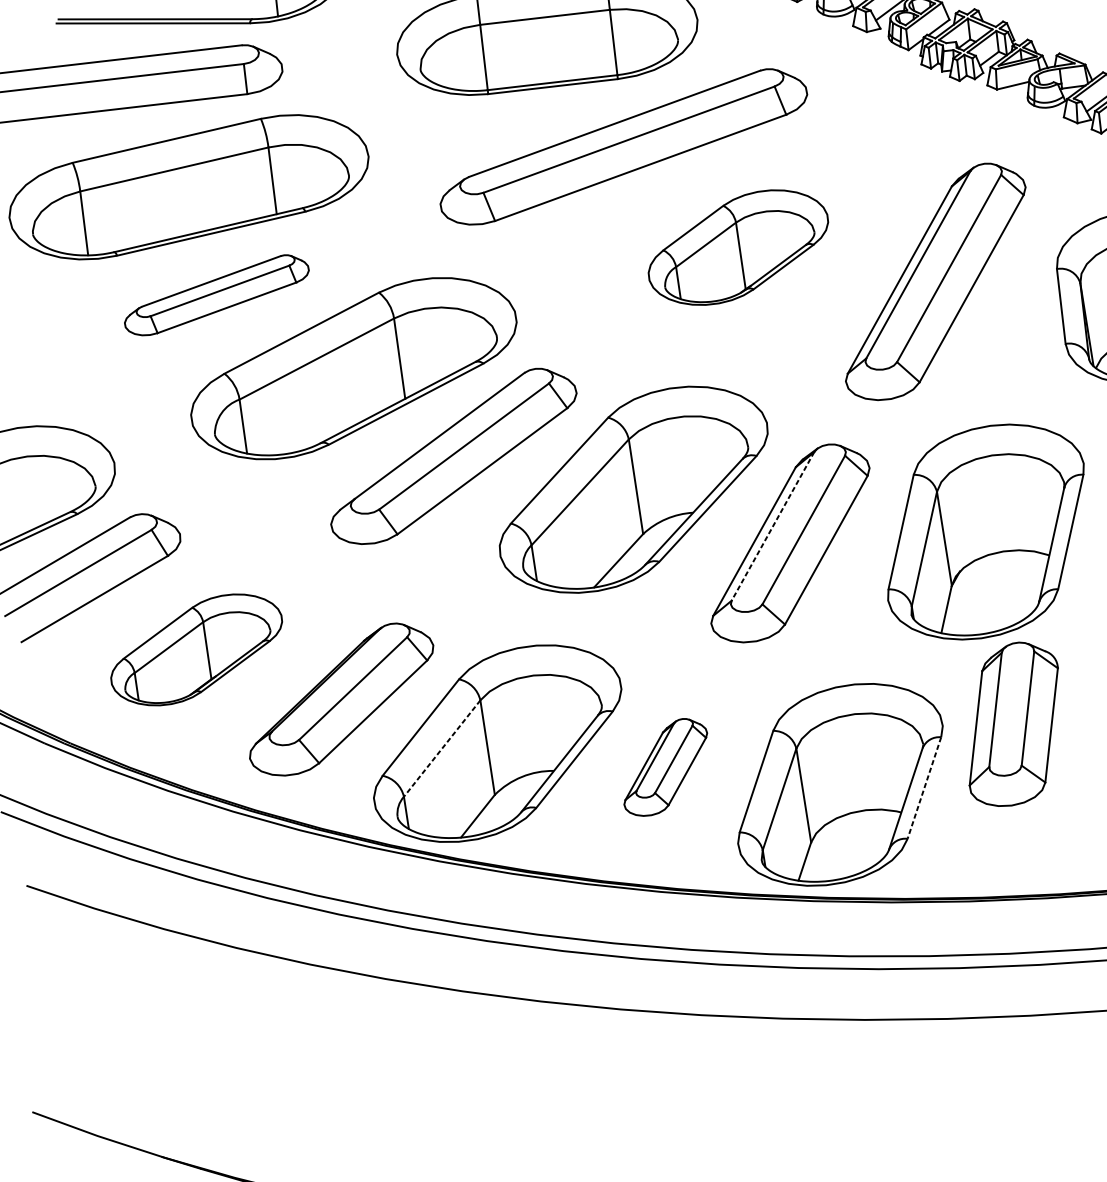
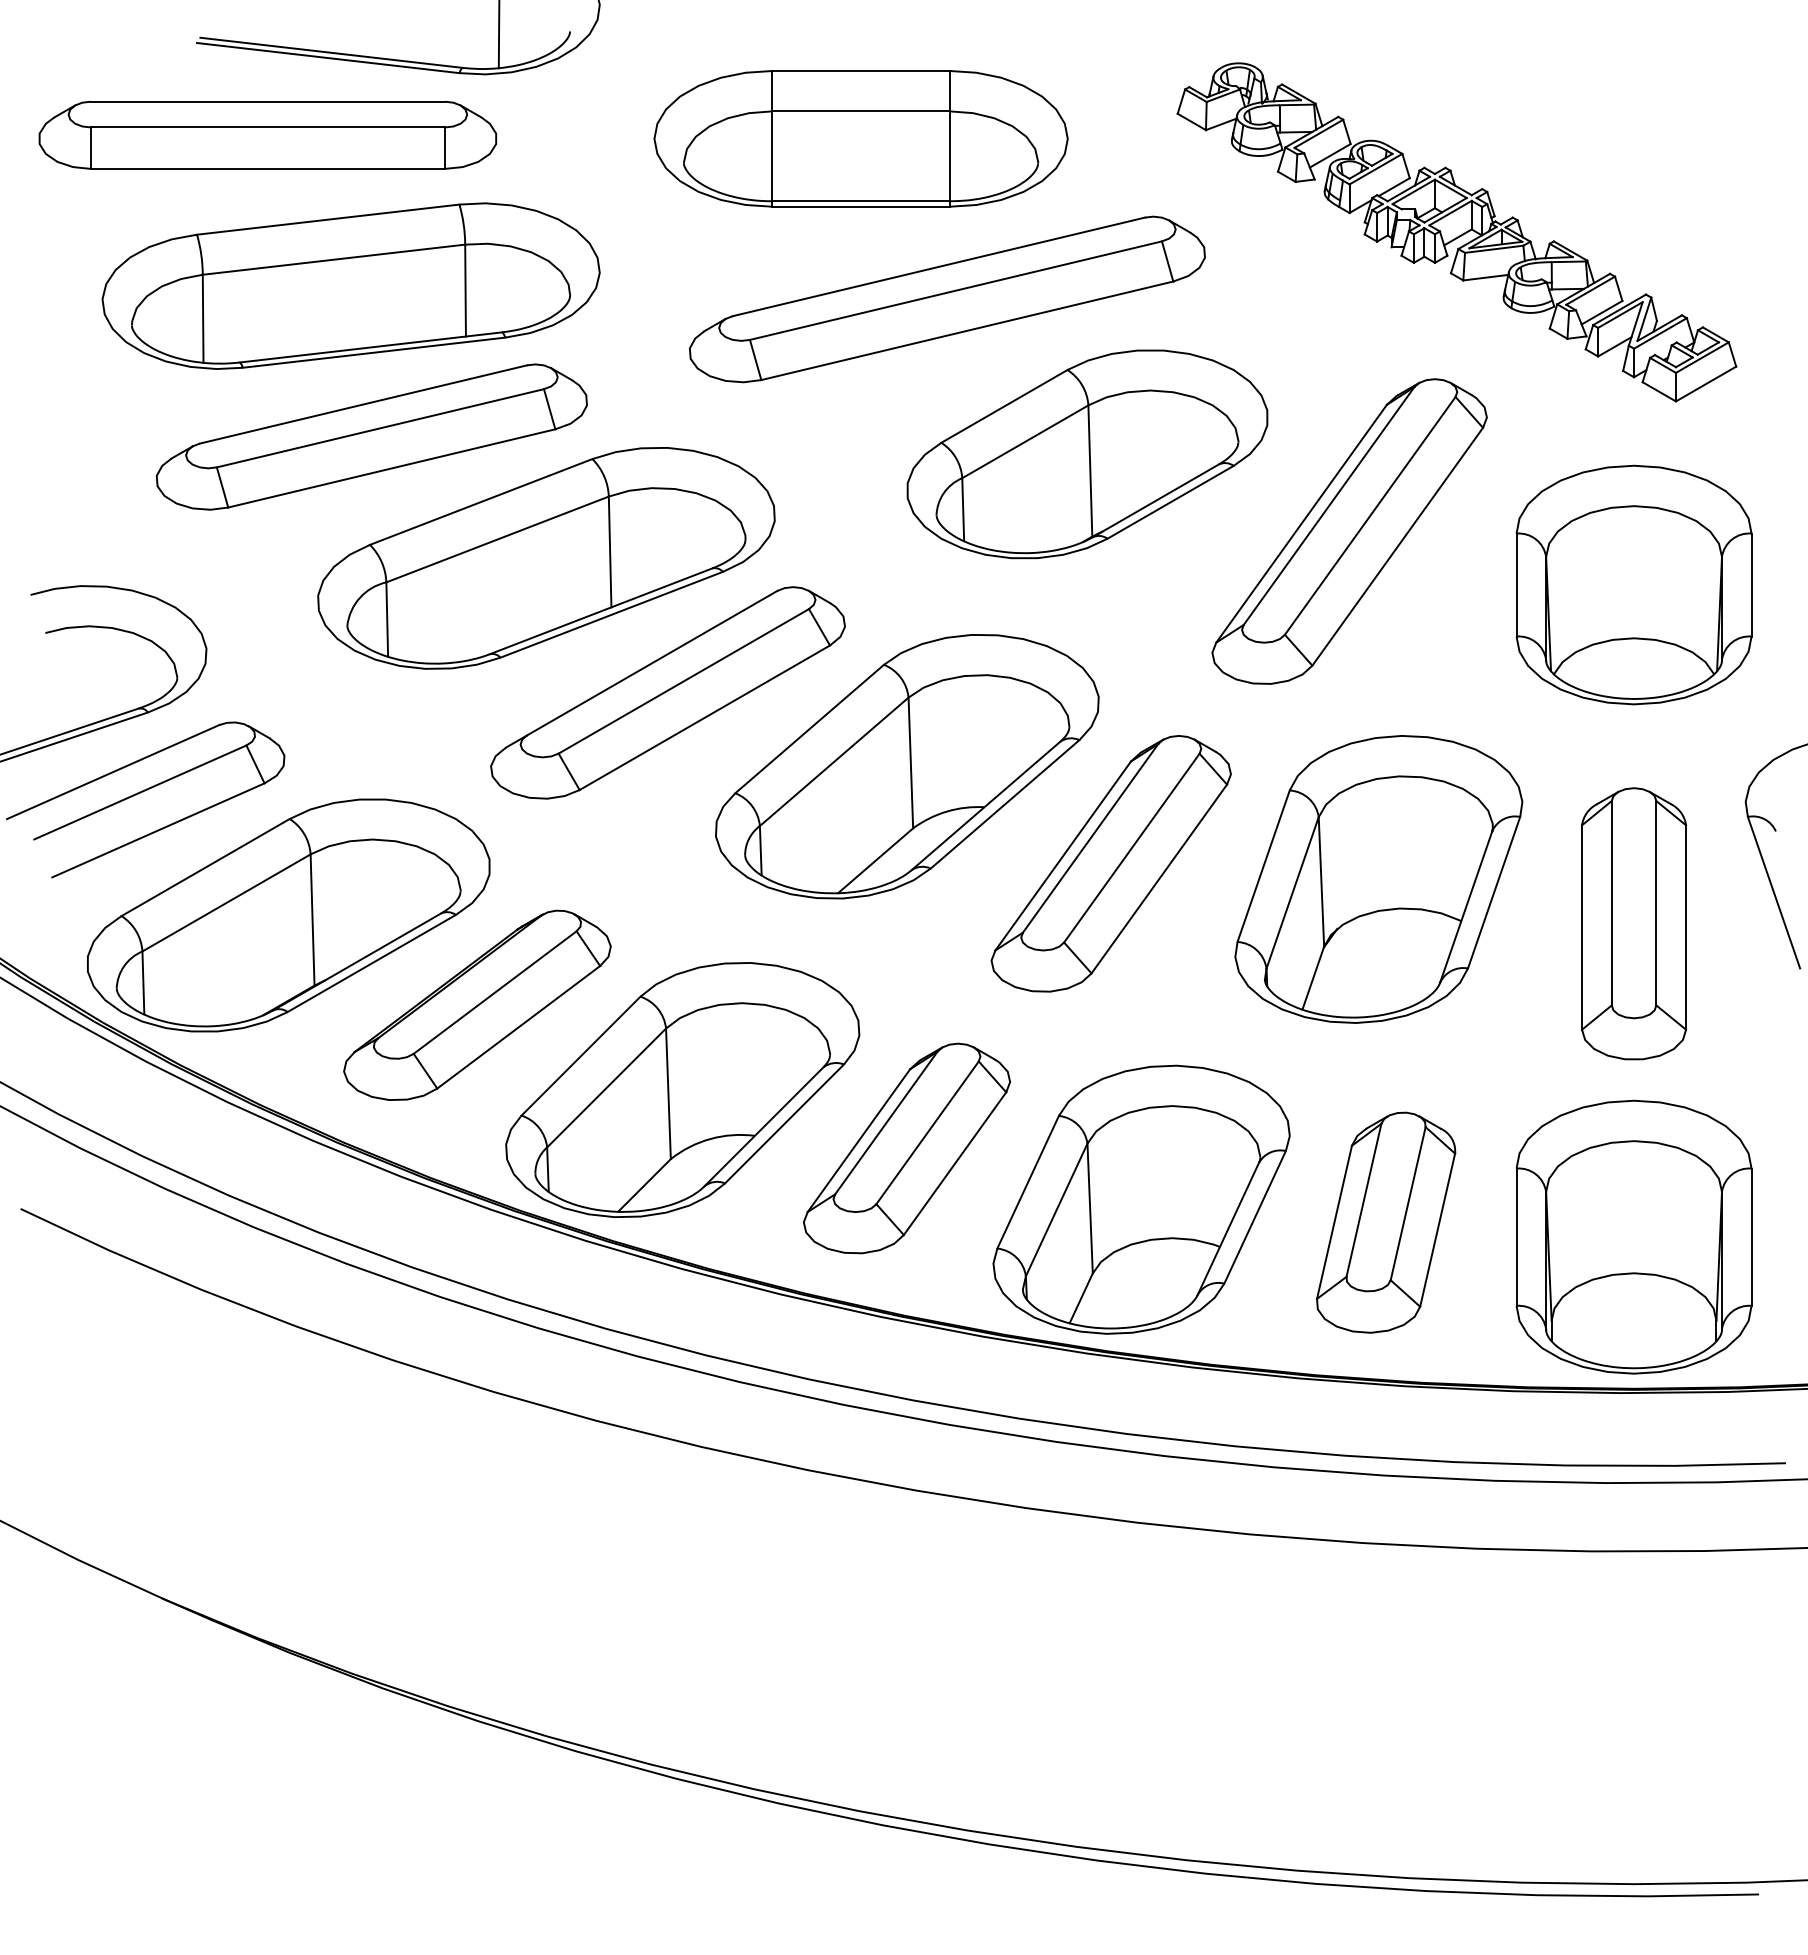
part: (738, 247) -> (1087, 454), size x1.43
part: (216, 294) -> (371, 436), size x1.67
line: (772, 526) -> (1090, 838), dashed -> solid
part: (196, 649) -> (288, 915), size x1.67
part: (1013, 724) -> (1386, 1222), moved
line: (442, 748) -> (606, 1088), dashed -> solid
part: (665, 767) -> (906, 1148), size x1.67
line: (923, 788) -> (1254, 1217), dashed -> solid

